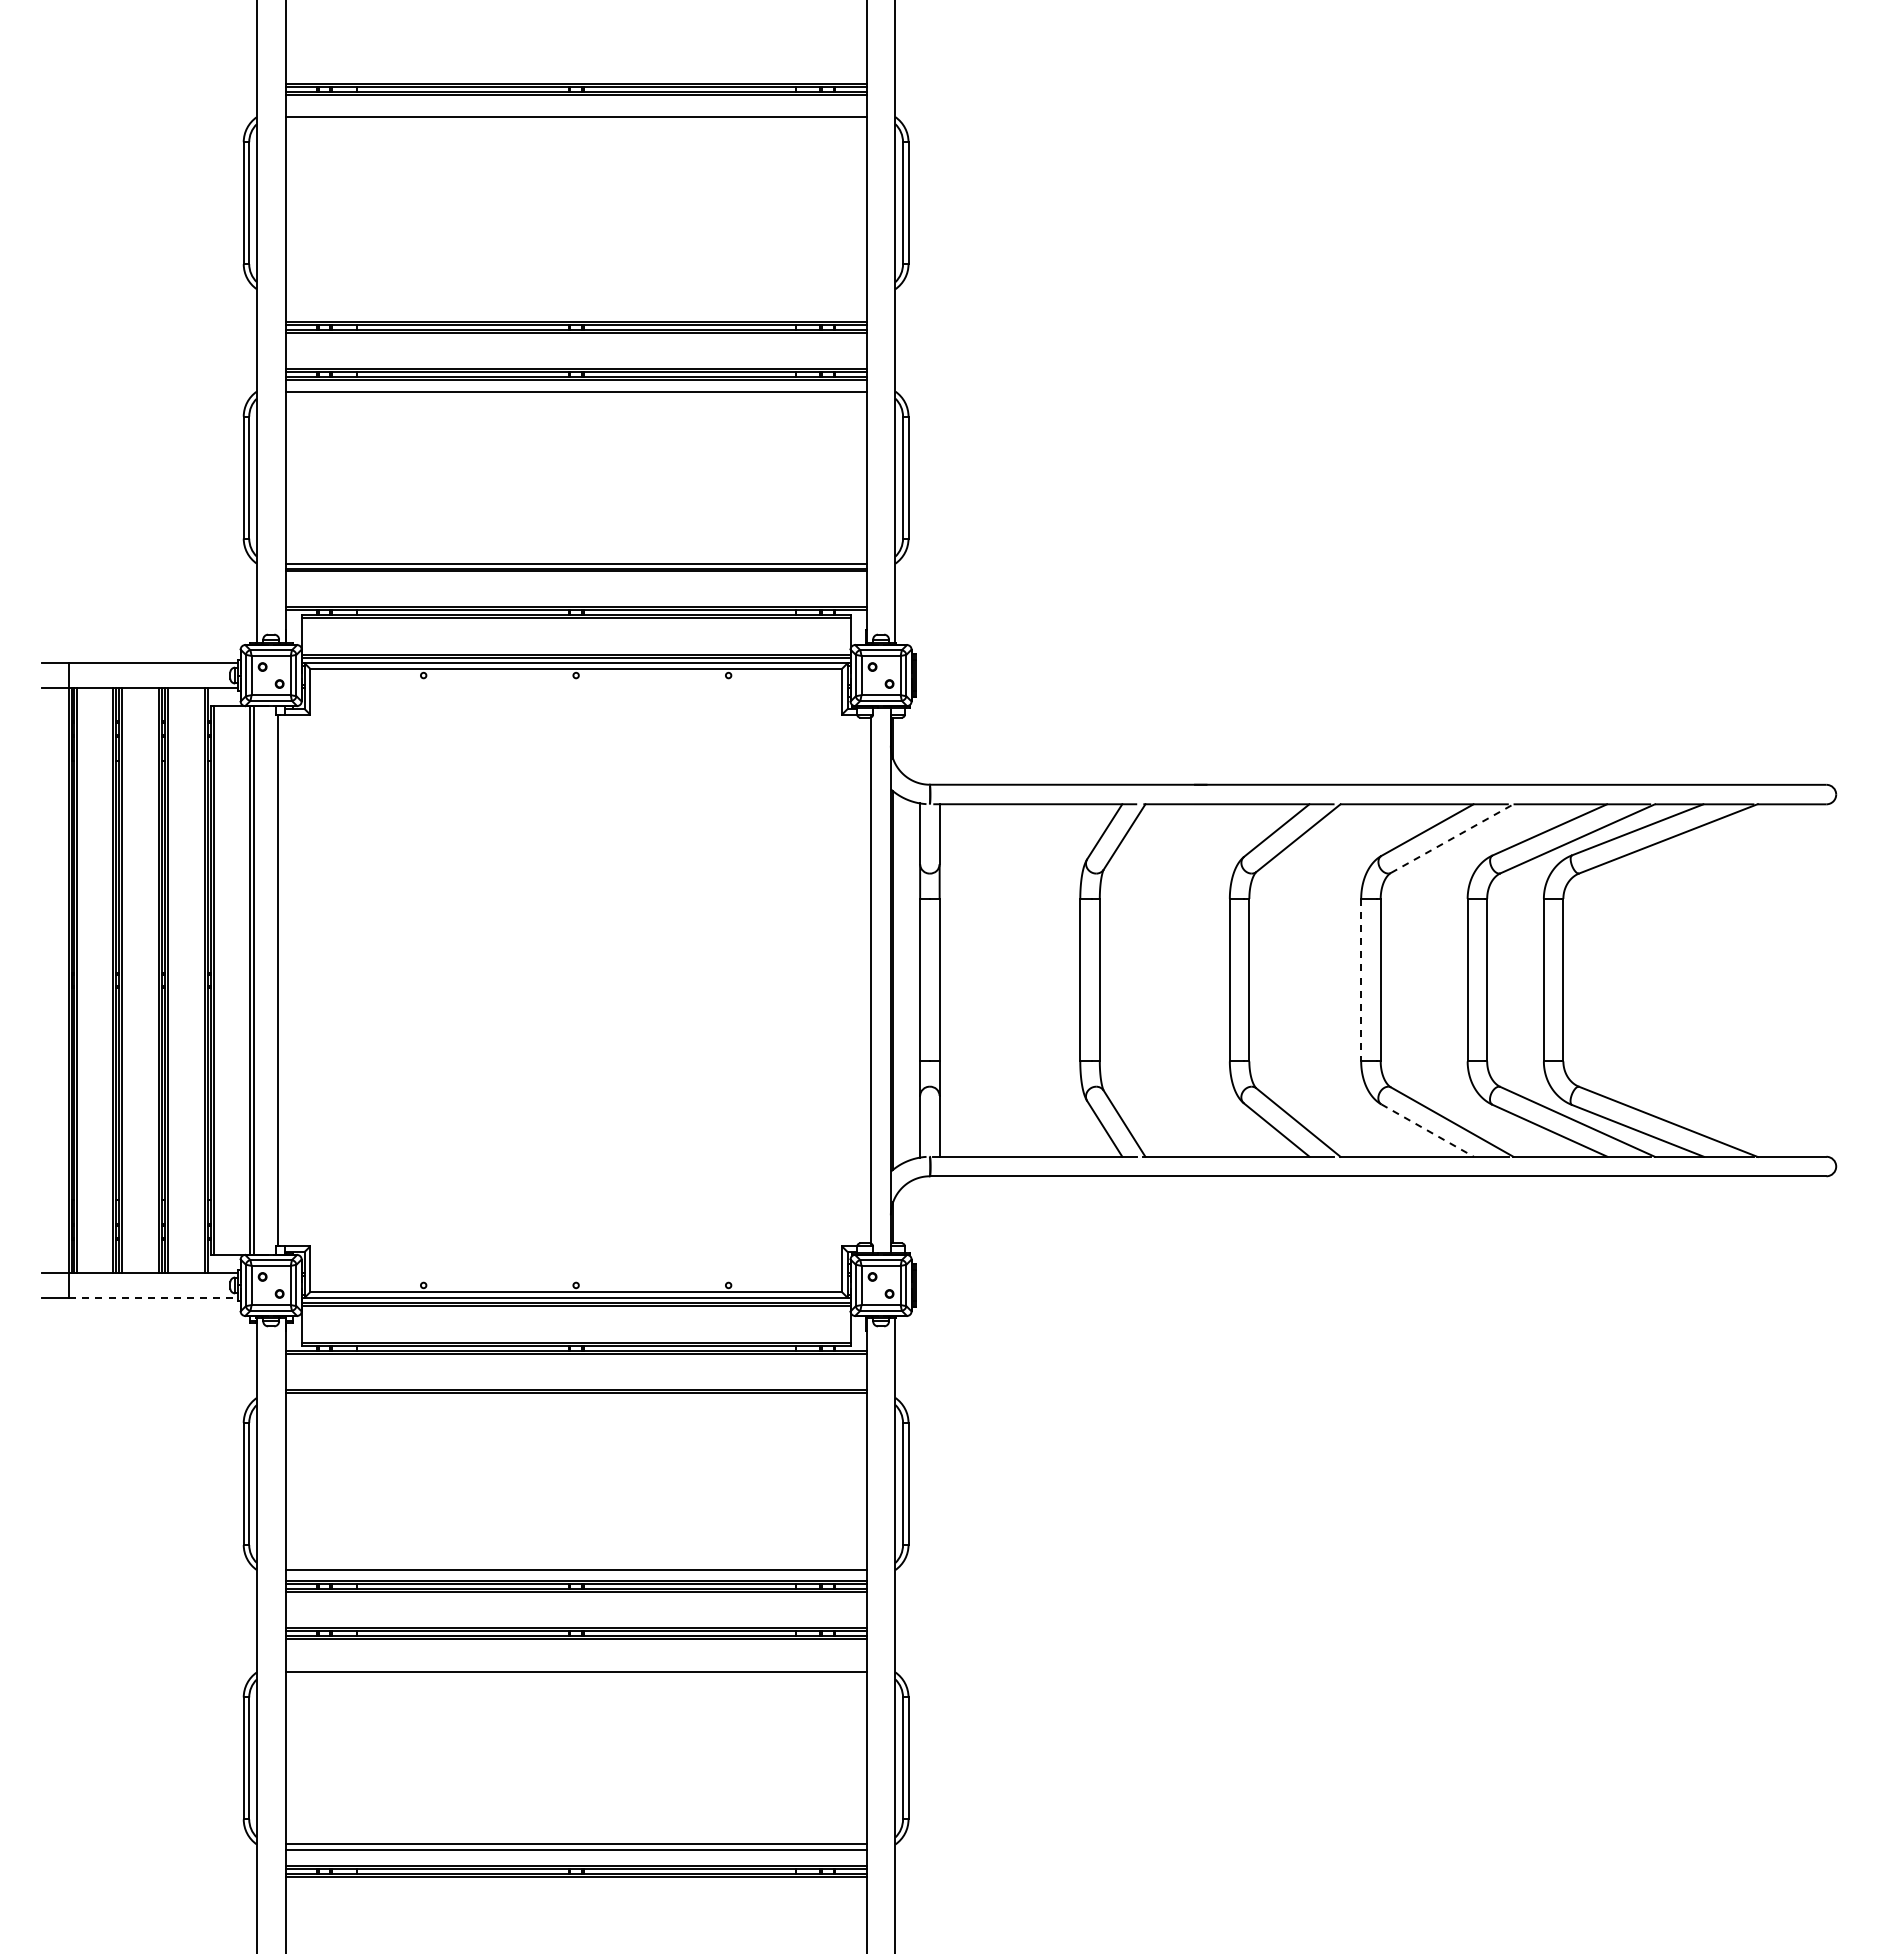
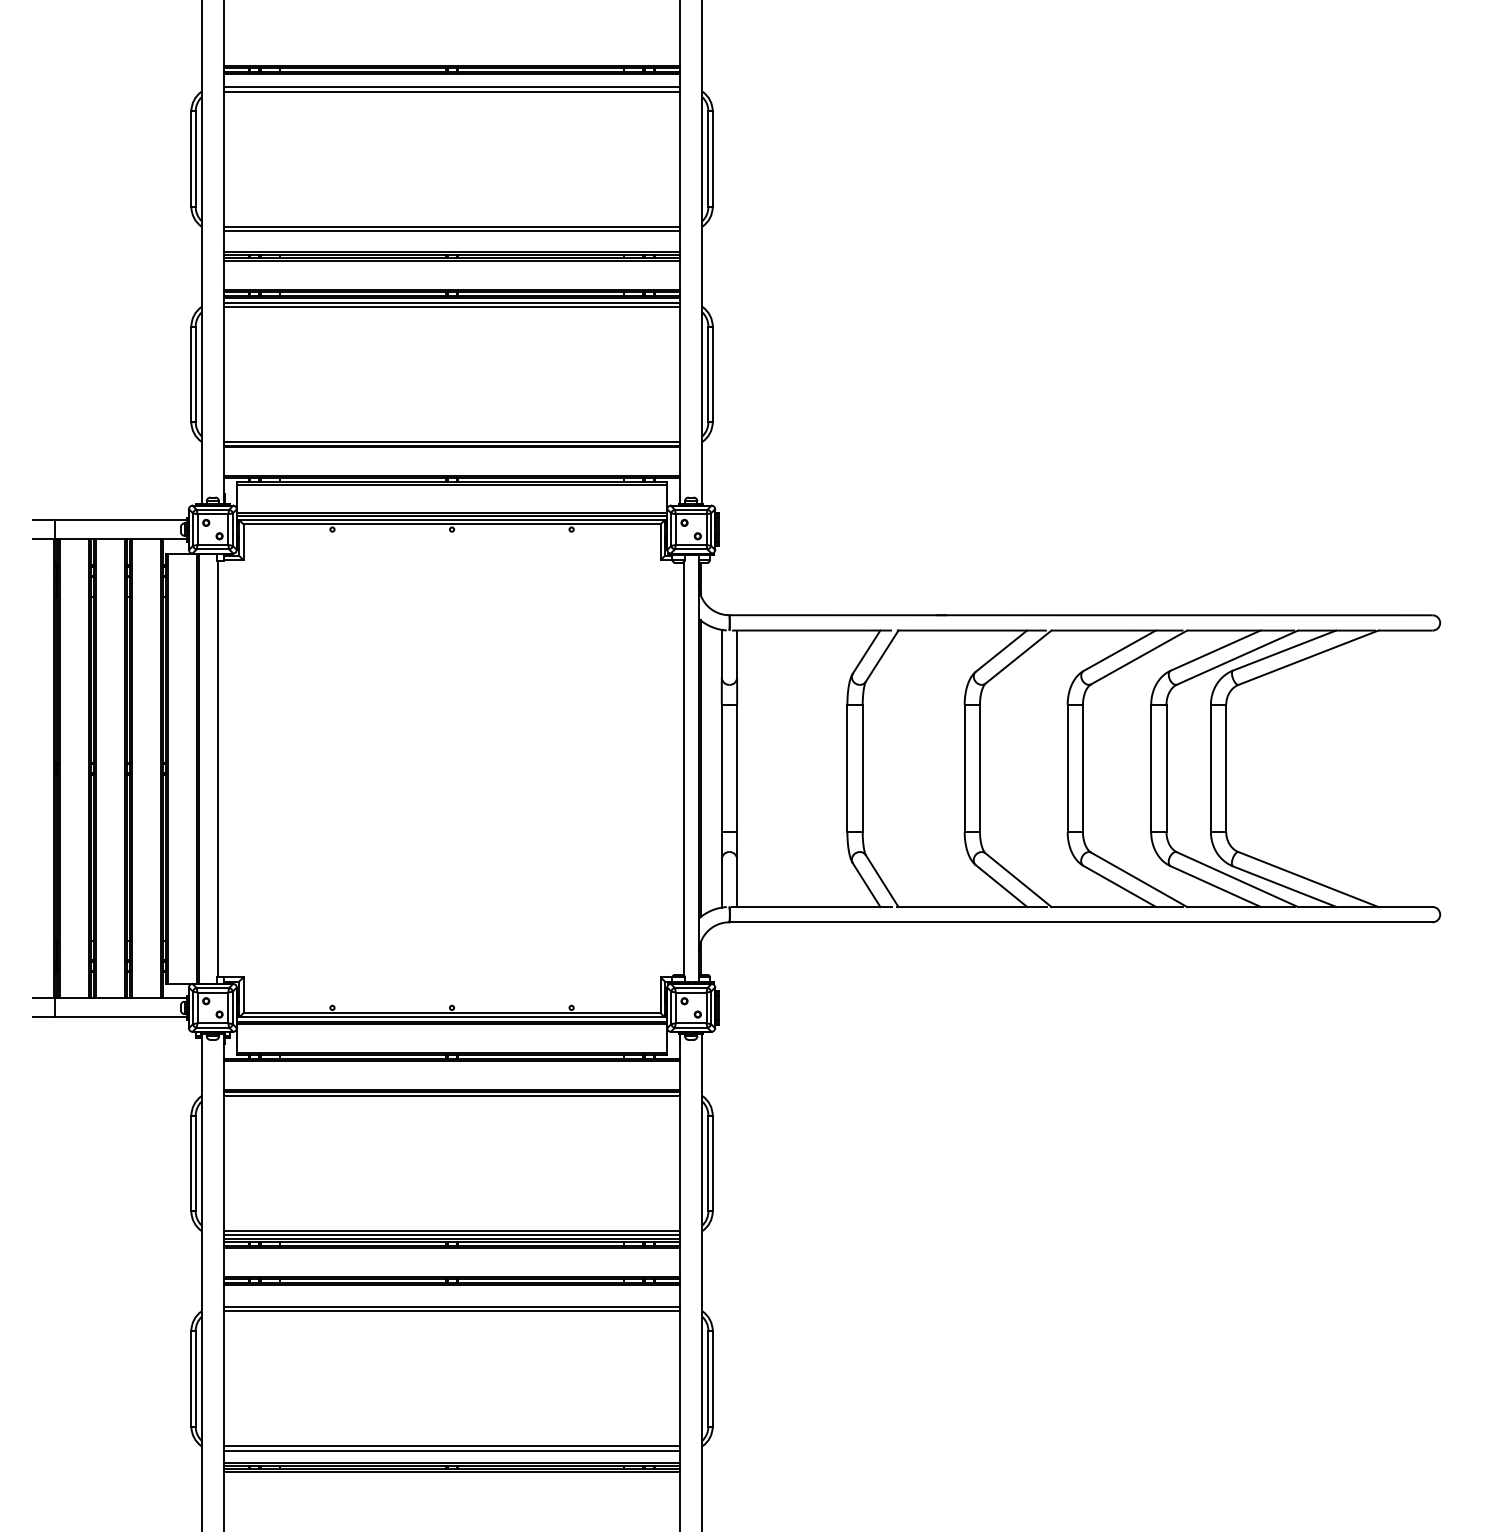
line: (575, 111) -> (451, 87), added
line: (575, 289) -> (451, 226), added
line: (575, 294) -> (451, 230), added
line: (575, 386) -> (451, 302), added
line: (1452, 838) -> (1139, 657), dashed -> solid
line: (1361, 980) -> (1067, 768), dashed -> solid
line: (1428, 1130) -> (1120, 886), dashed -> solid
line: (154, 1297) -> (121, 1017), dashed -> solid
line: (575, 1398) -> (451, 1096), added
line: (575, 1575) -> (451, 1235), added
line: (575, 1666) -> (451, 1306), added

